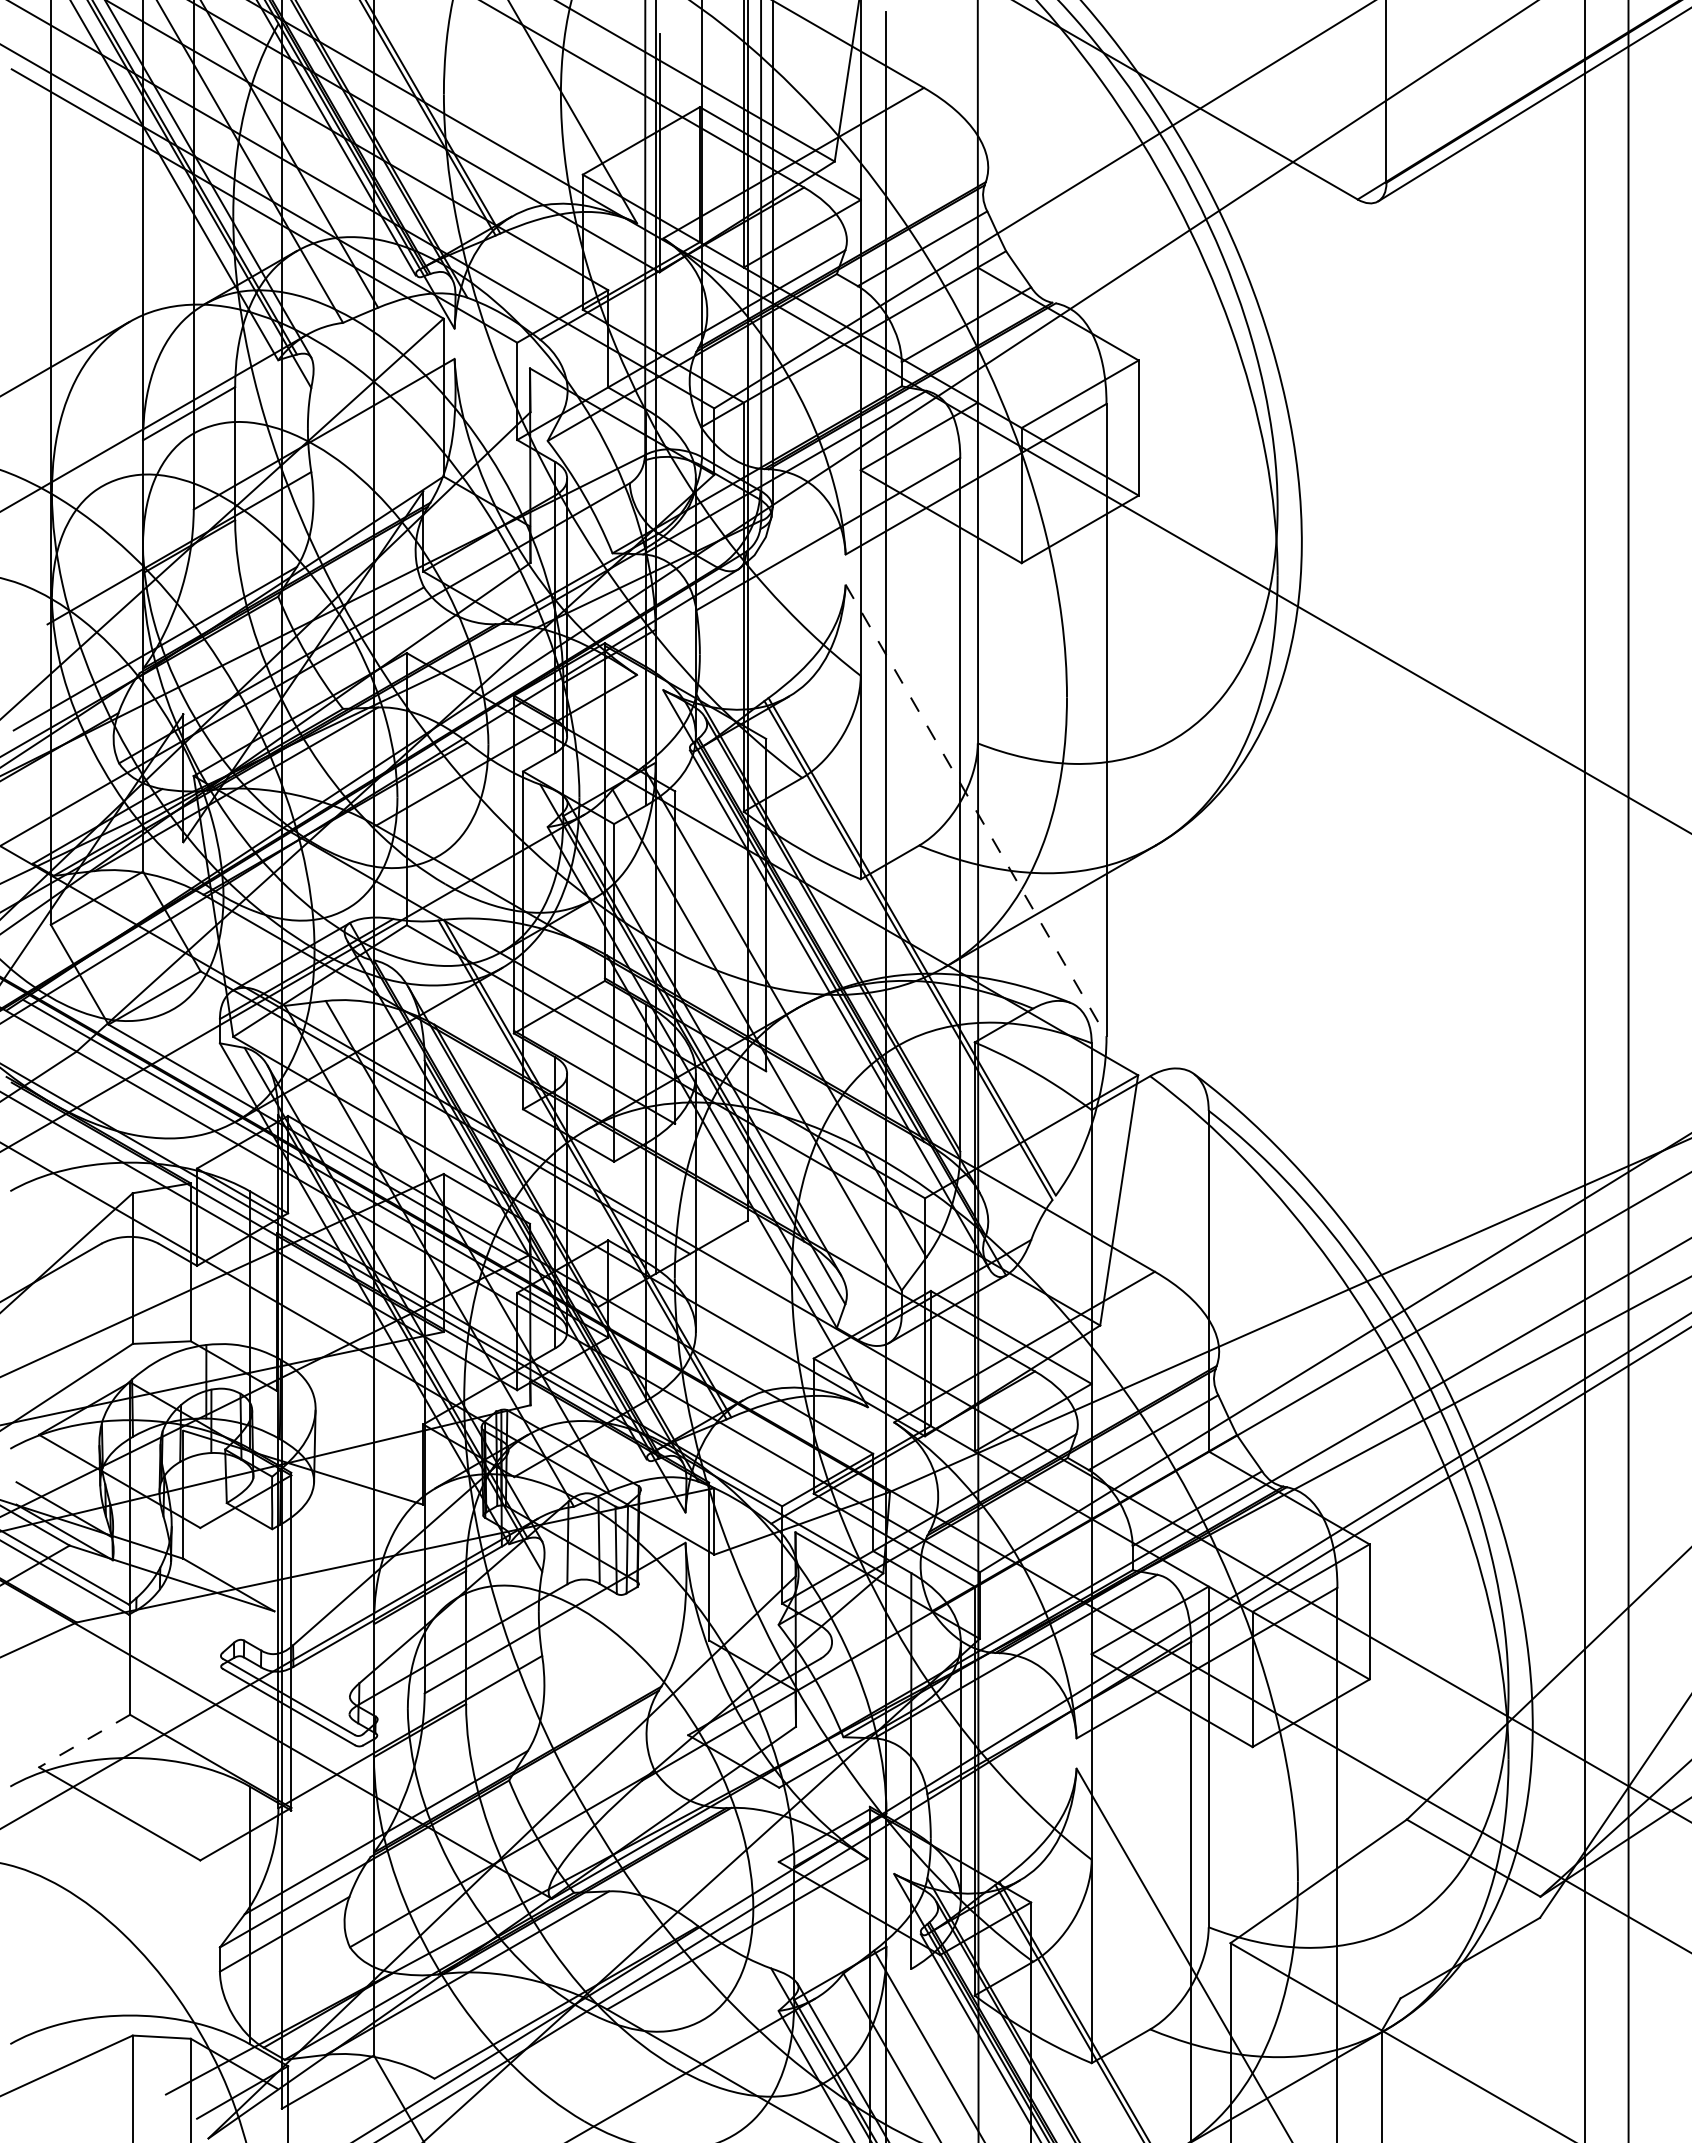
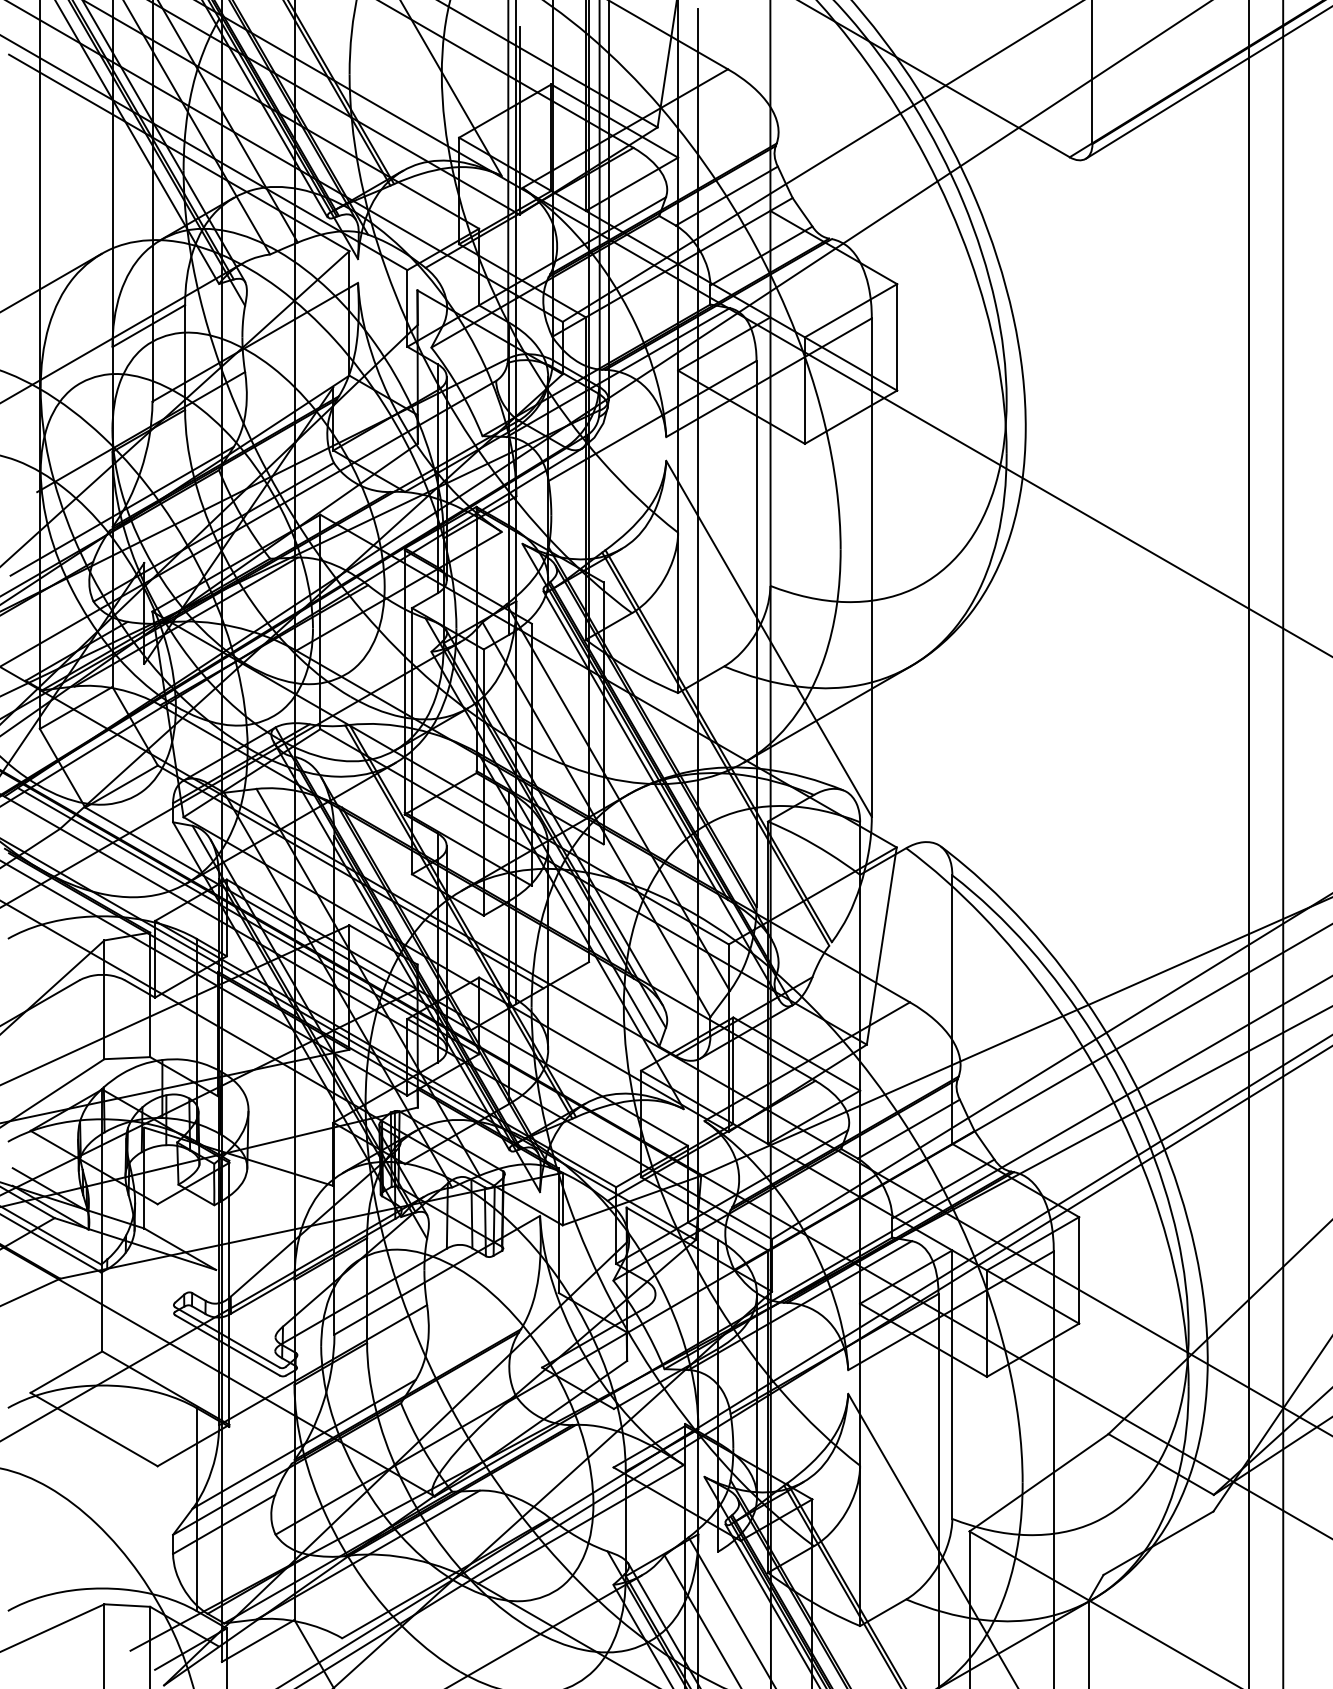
line: (976, 810) -> (769, 638), dashed -> solid
line: (84, 1741) -> (66, 1372), dashed -> solid

